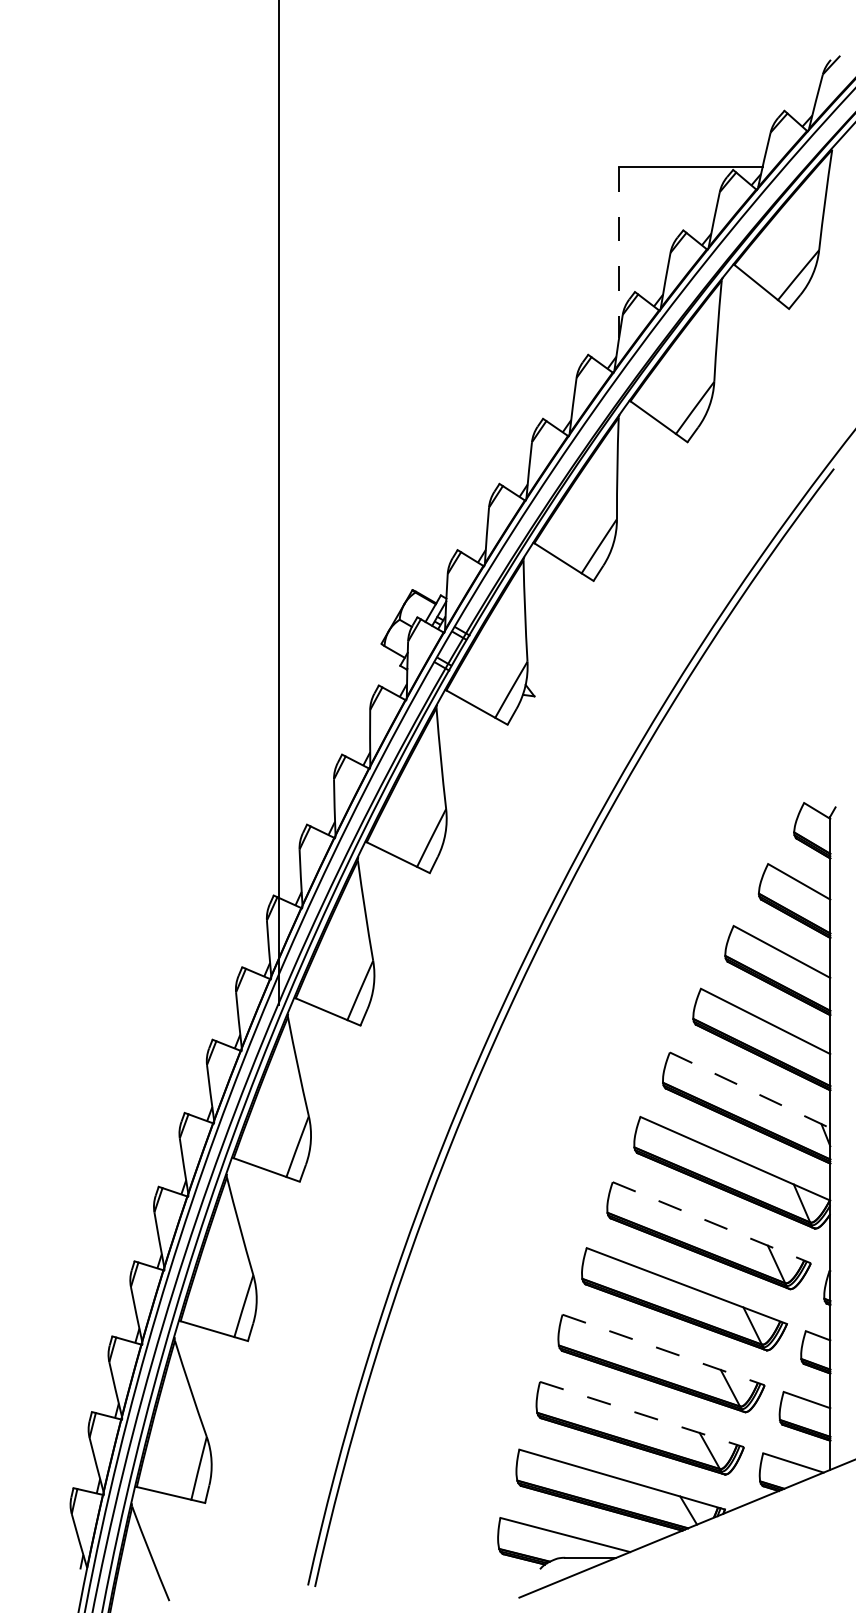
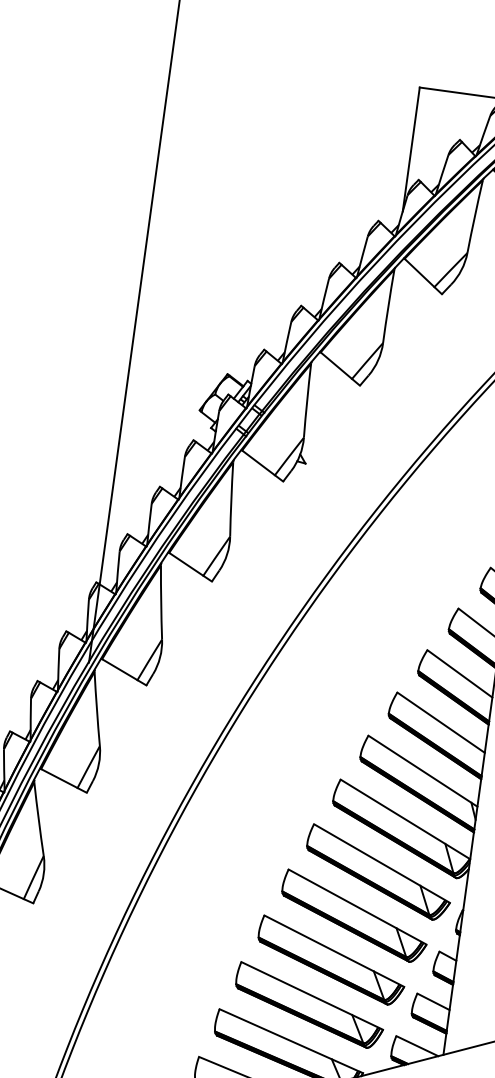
line: (619, 252) -> (411, 149), dashed -> solid
line: (750, 1090) -> (423, 771), dashed -> solid
line: (712, 1222) -> (382, 863), dashed -> solid
line: (664, 1350) -> (334, 951), dashed -> solid
line: (642, 1414) -> (312, 995), dashed -> solid

